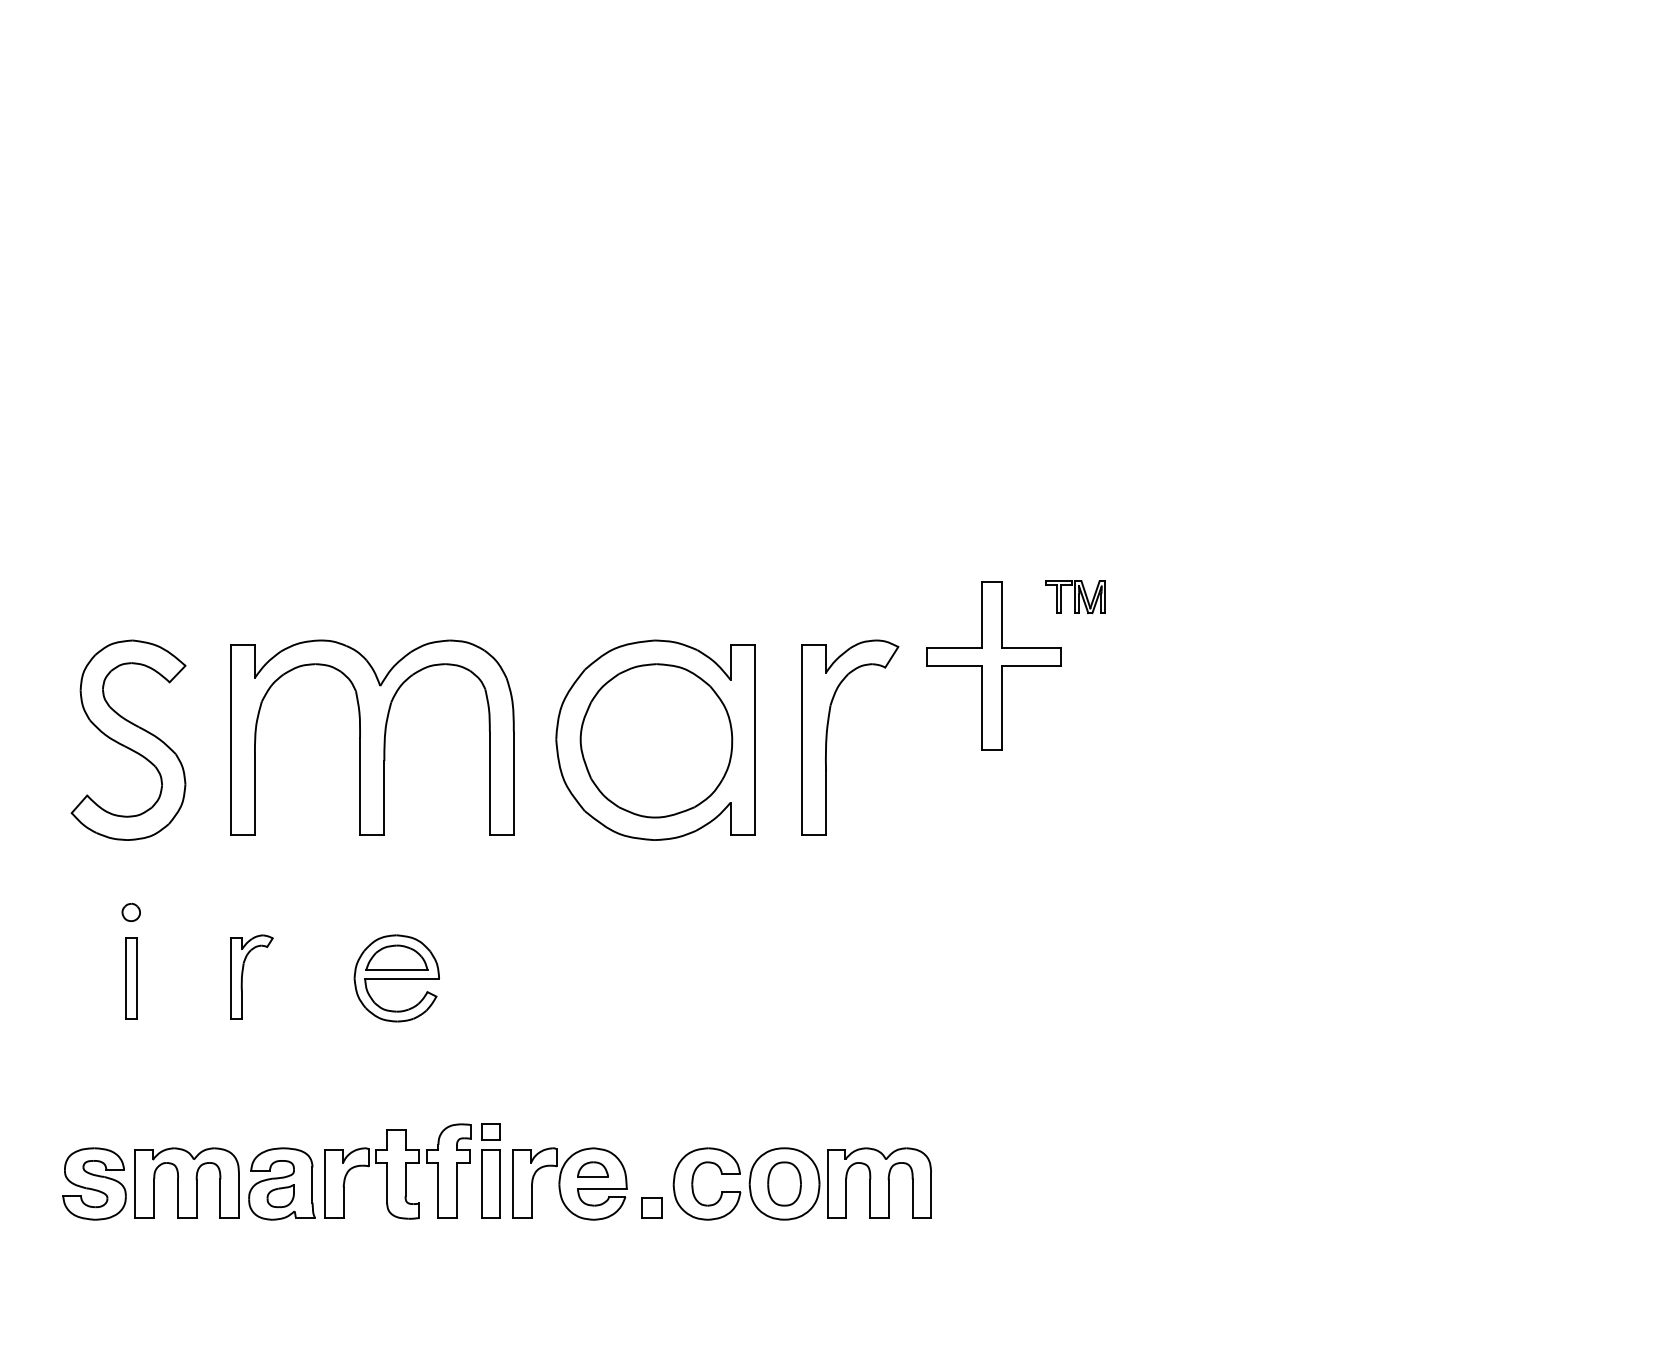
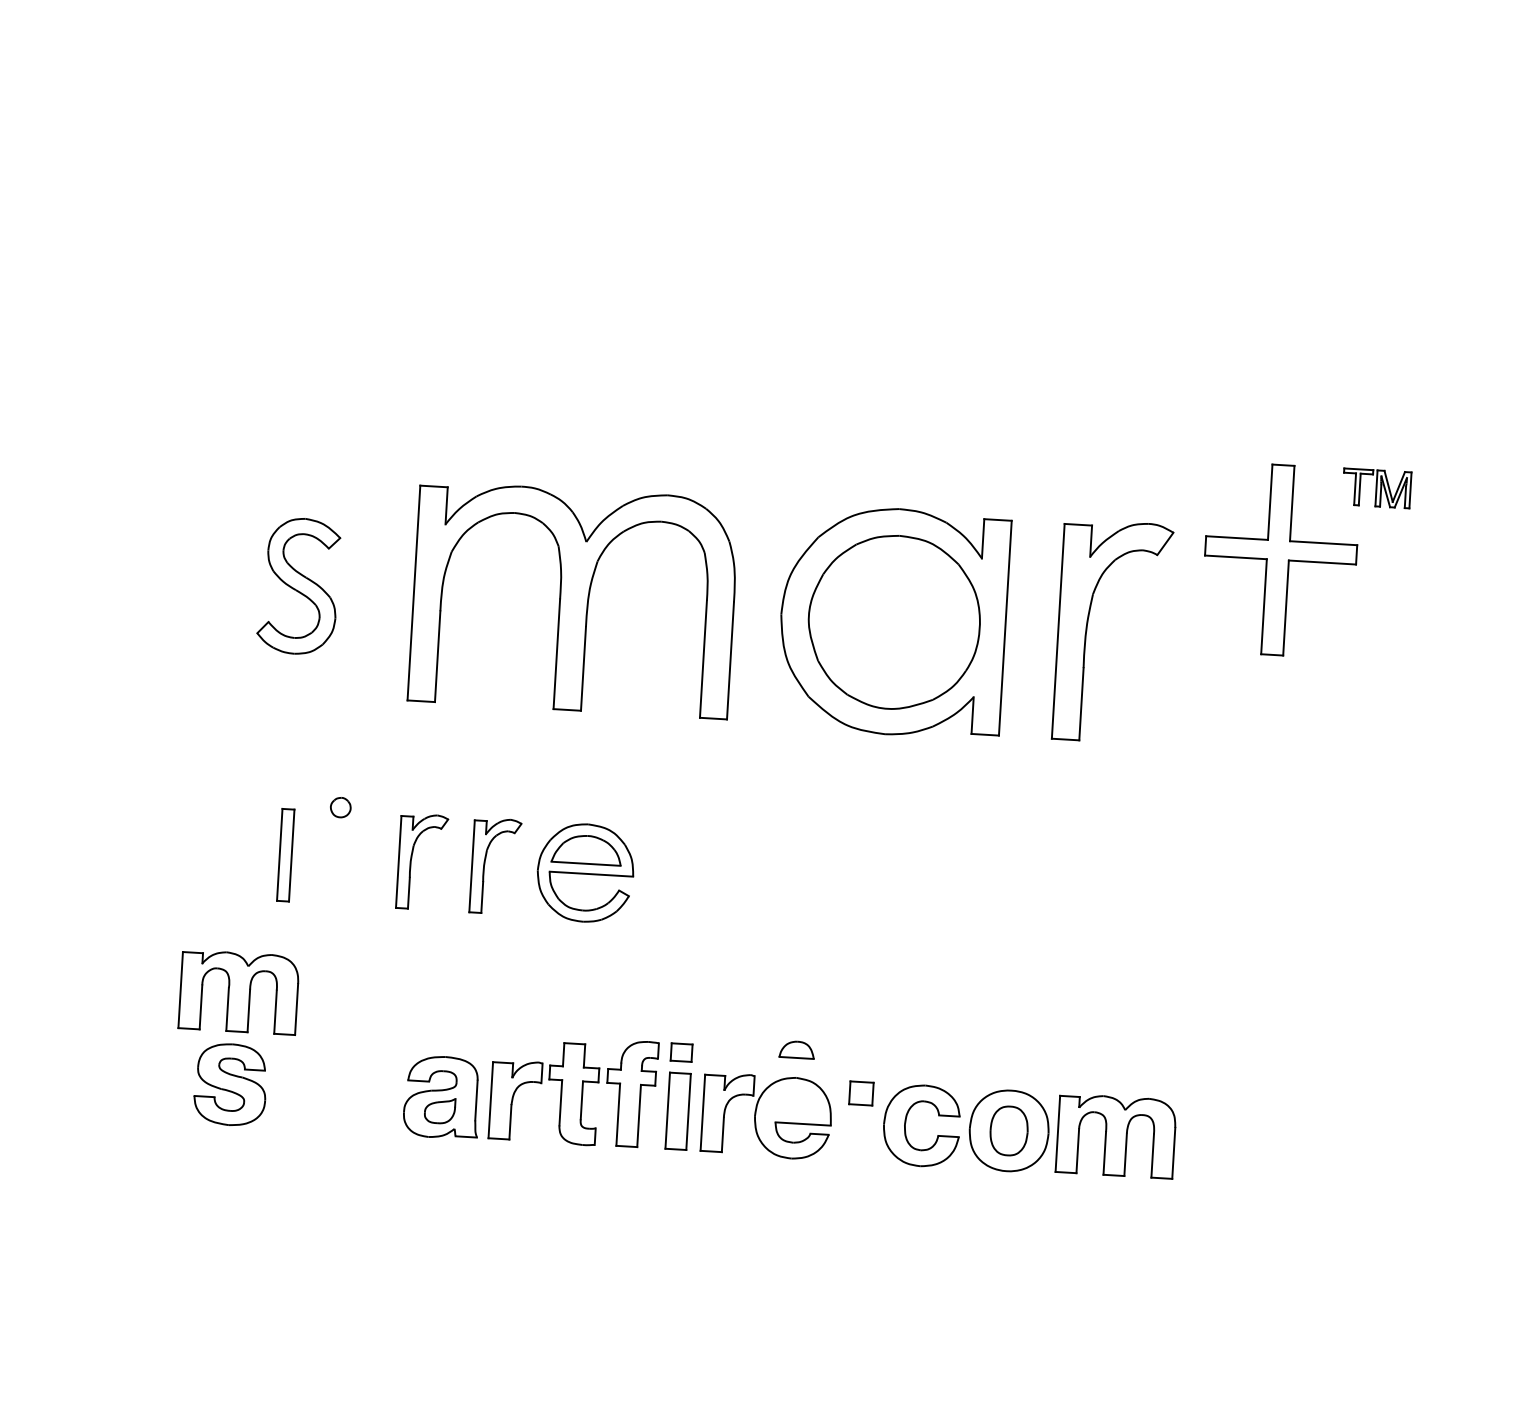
part: (128, 739) -> (298, 585), size x0.6
part: (130, 912) -> (339, 807), moved
part: (308, 974) -> (486, 862), added
part: (592, 1169) -> (796, 1049), moved
part: (186, 1182) -> (238, 991), moved
part: (651, 1207) -> (860, 1093), moved

